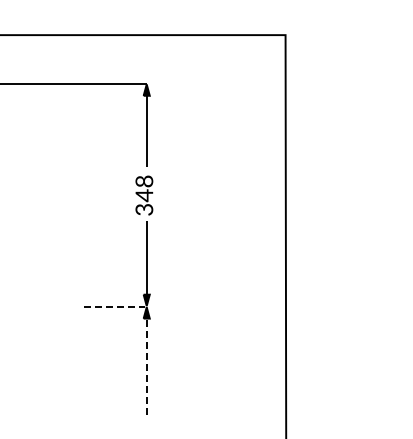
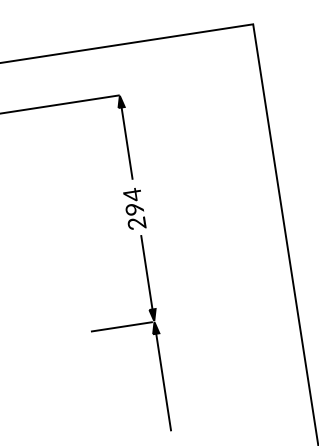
text: (144, 195) -> (134, 209), 348 -> 294
line: (115, 306) -> (122, 326), dashed -> solid
line: (146, 365) -> (163, 381), dashed -> solid

